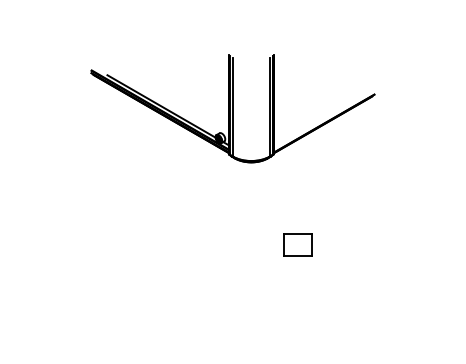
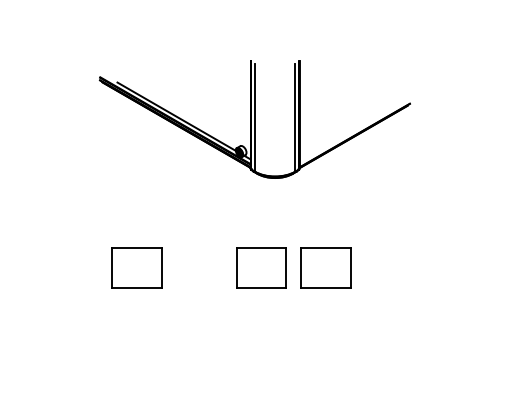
part: (124, 244) -> (136, 267), added
part: (238, 244) -> (261, 267), added
part: (297, 244) -> (325, 267), size x1.67

